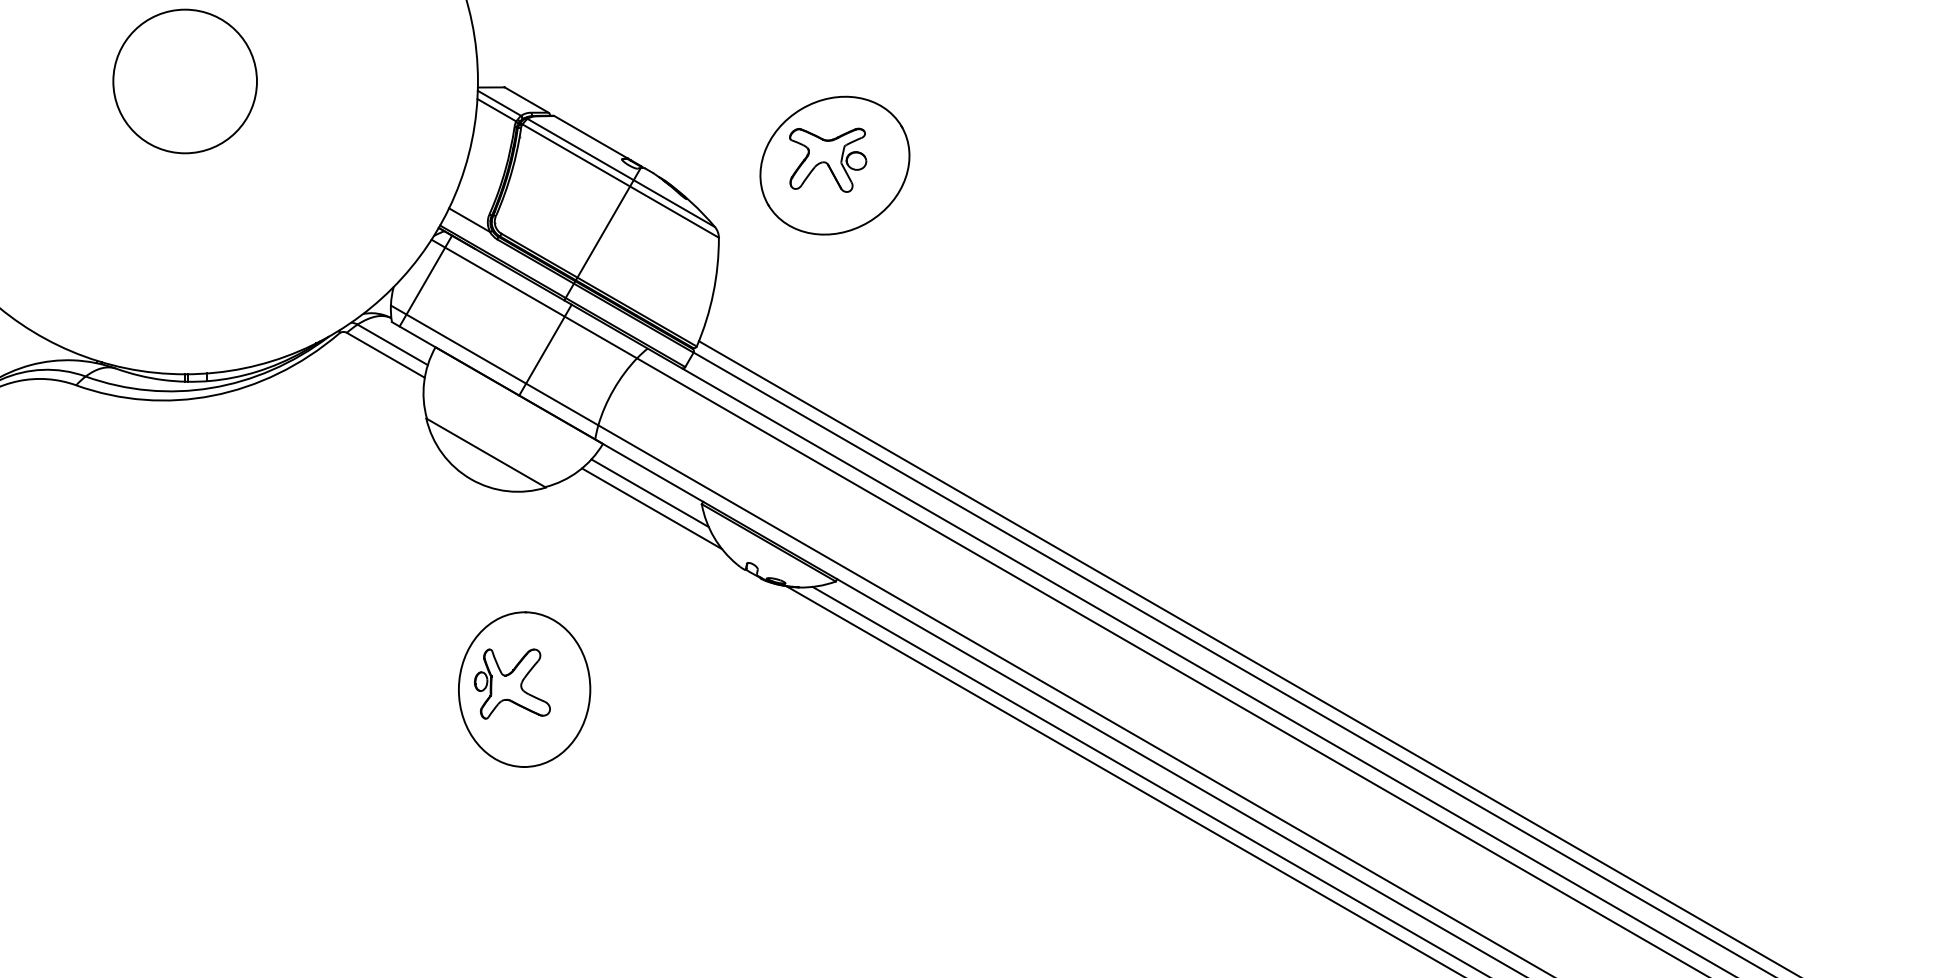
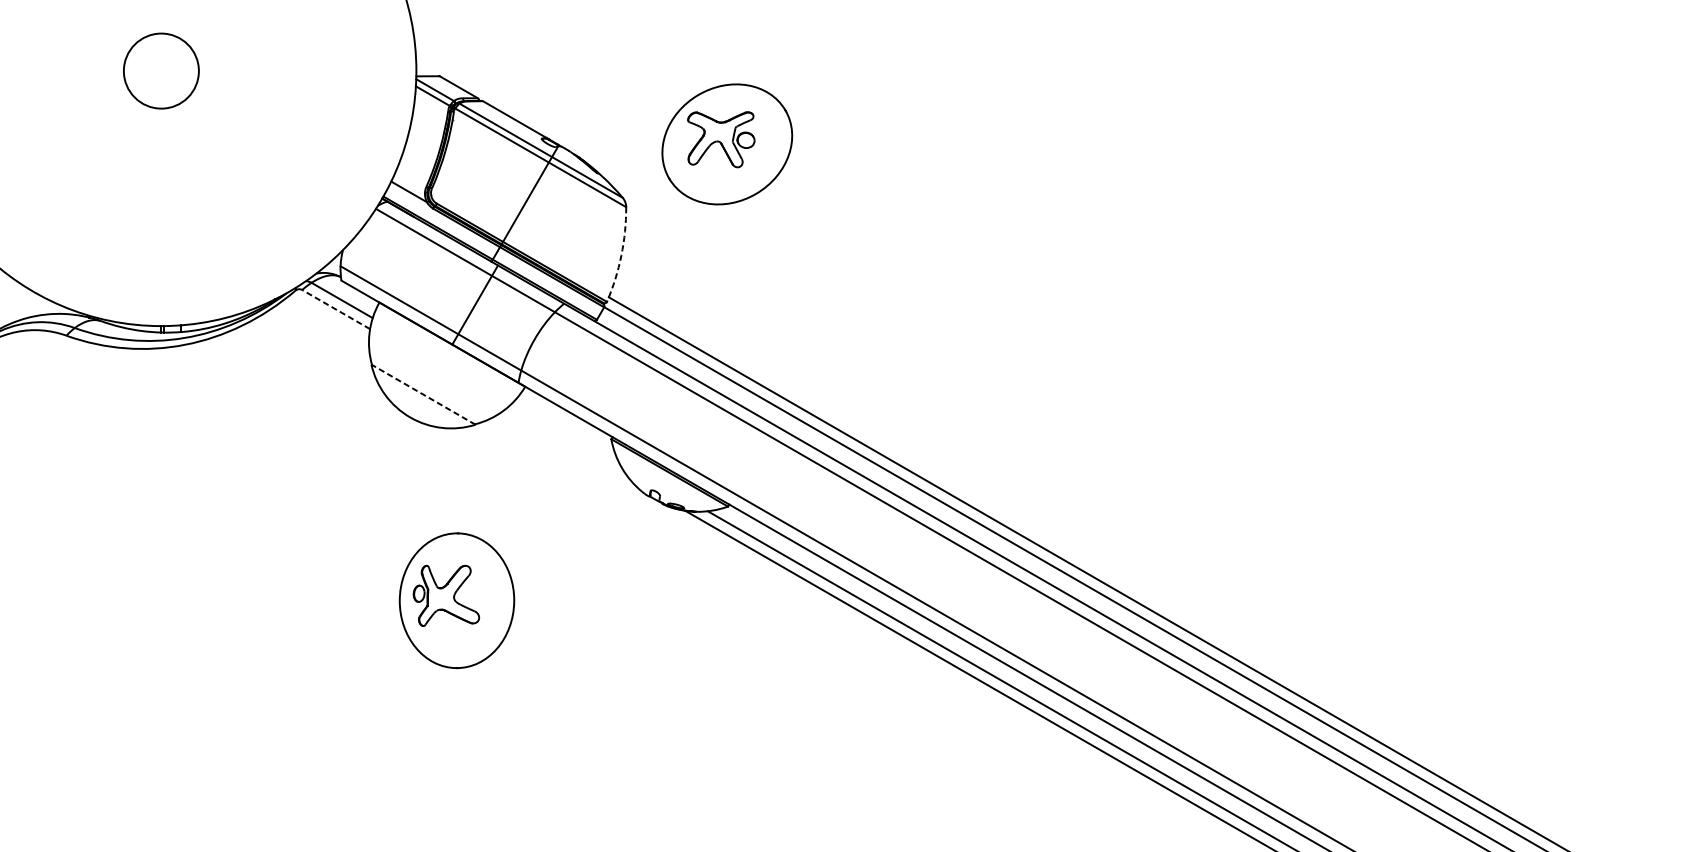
circle: (184, 81) -> (160, 71), size x0.6
line: (425, 280) -> (370, 244), removed
arc: (713, 293) -> (621, 255), solid -> dashed
line: (385, 355) -> (335, 309), solid -> dashed
line: (485, 452) -> (422, 394), solid -> dashed
line: (649, 493) -> (565, 429), removed
line: (652, 508) -> (568, 442), removed

